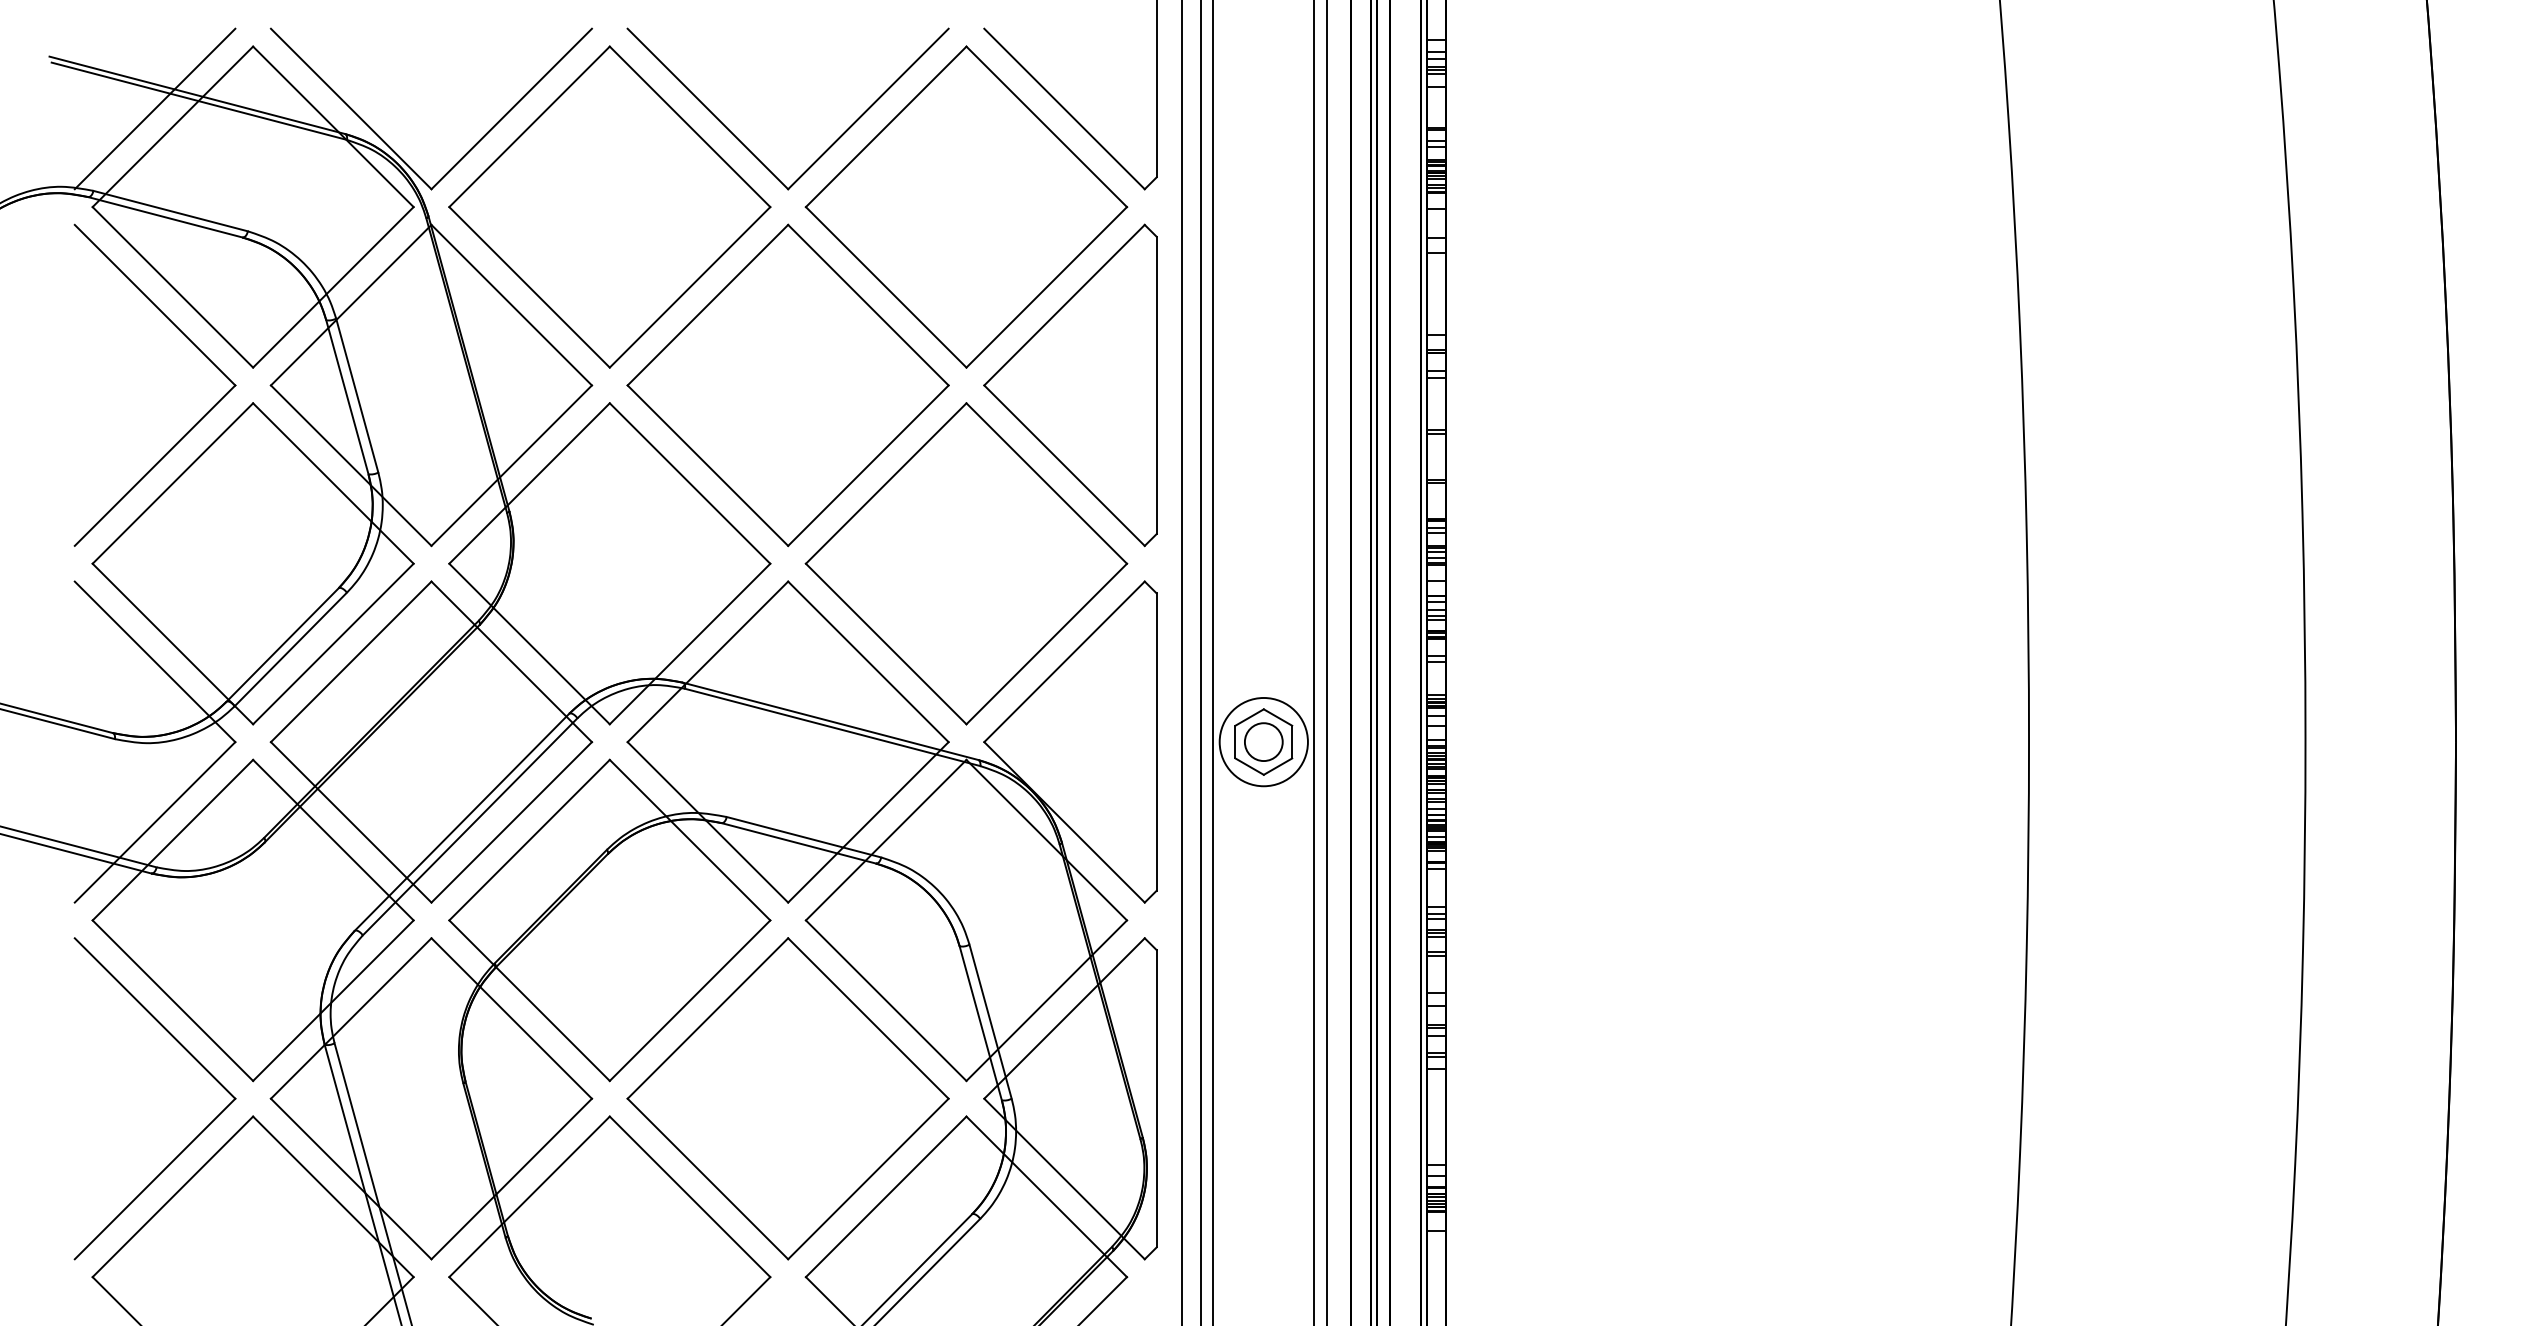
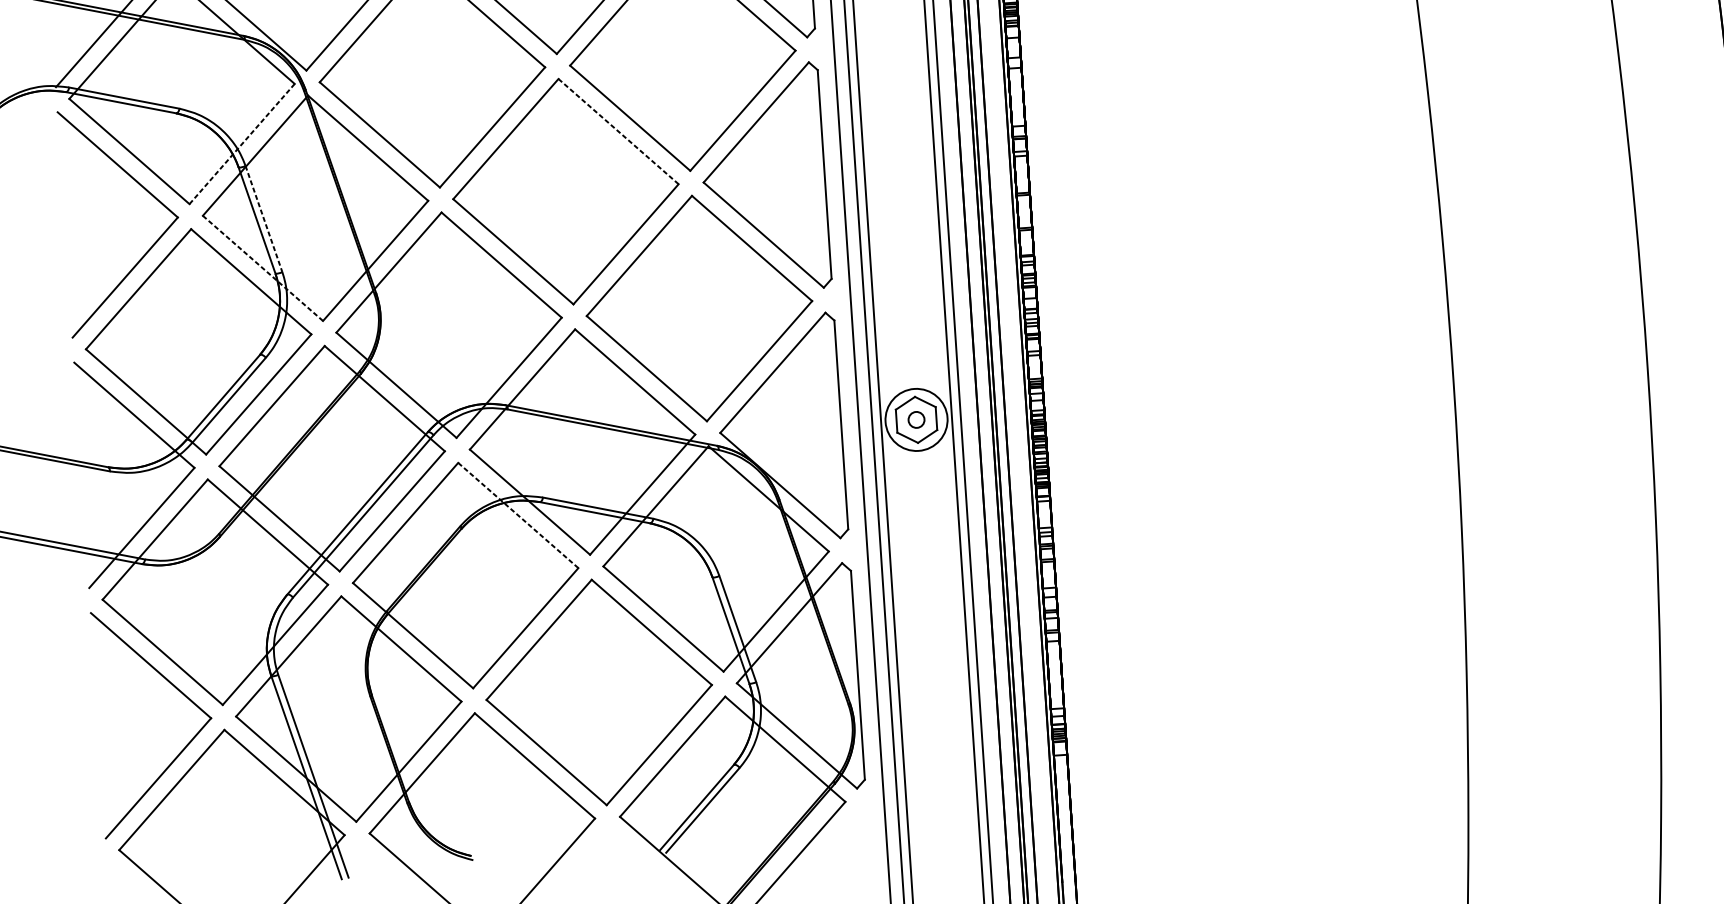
line: (333, 287) -> (242, 144), solid -> dashed
line: (868, 304) -> (618, 131), solid -> dashed
line: (357, 395) -> (264, 218), solid -> dashed
line: (350, 465) -> (262, 268), solid -> dashed
circle: (1263, 742) -> (916, 420), size x0.6
line: (690, 840) -> (518, 515), solid -> dashed

